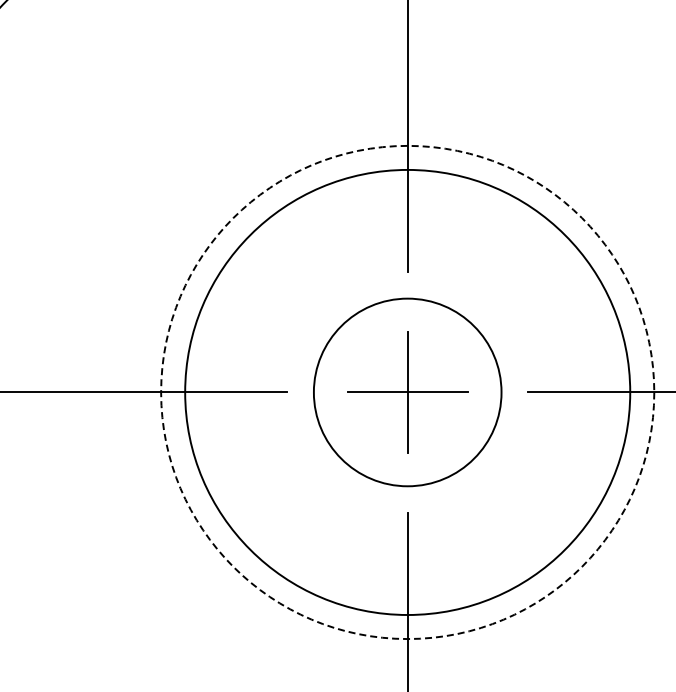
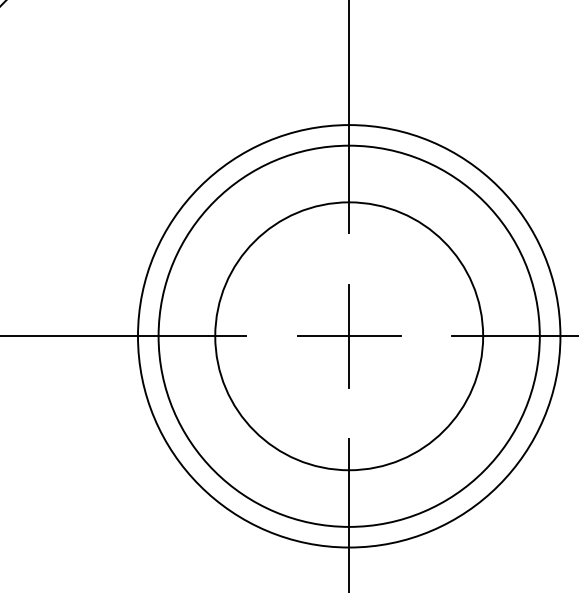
circle: (407, 392) -> (349, 336), dashed -> solid
circle: (407, 392) -> (349, 336), size x1.67

